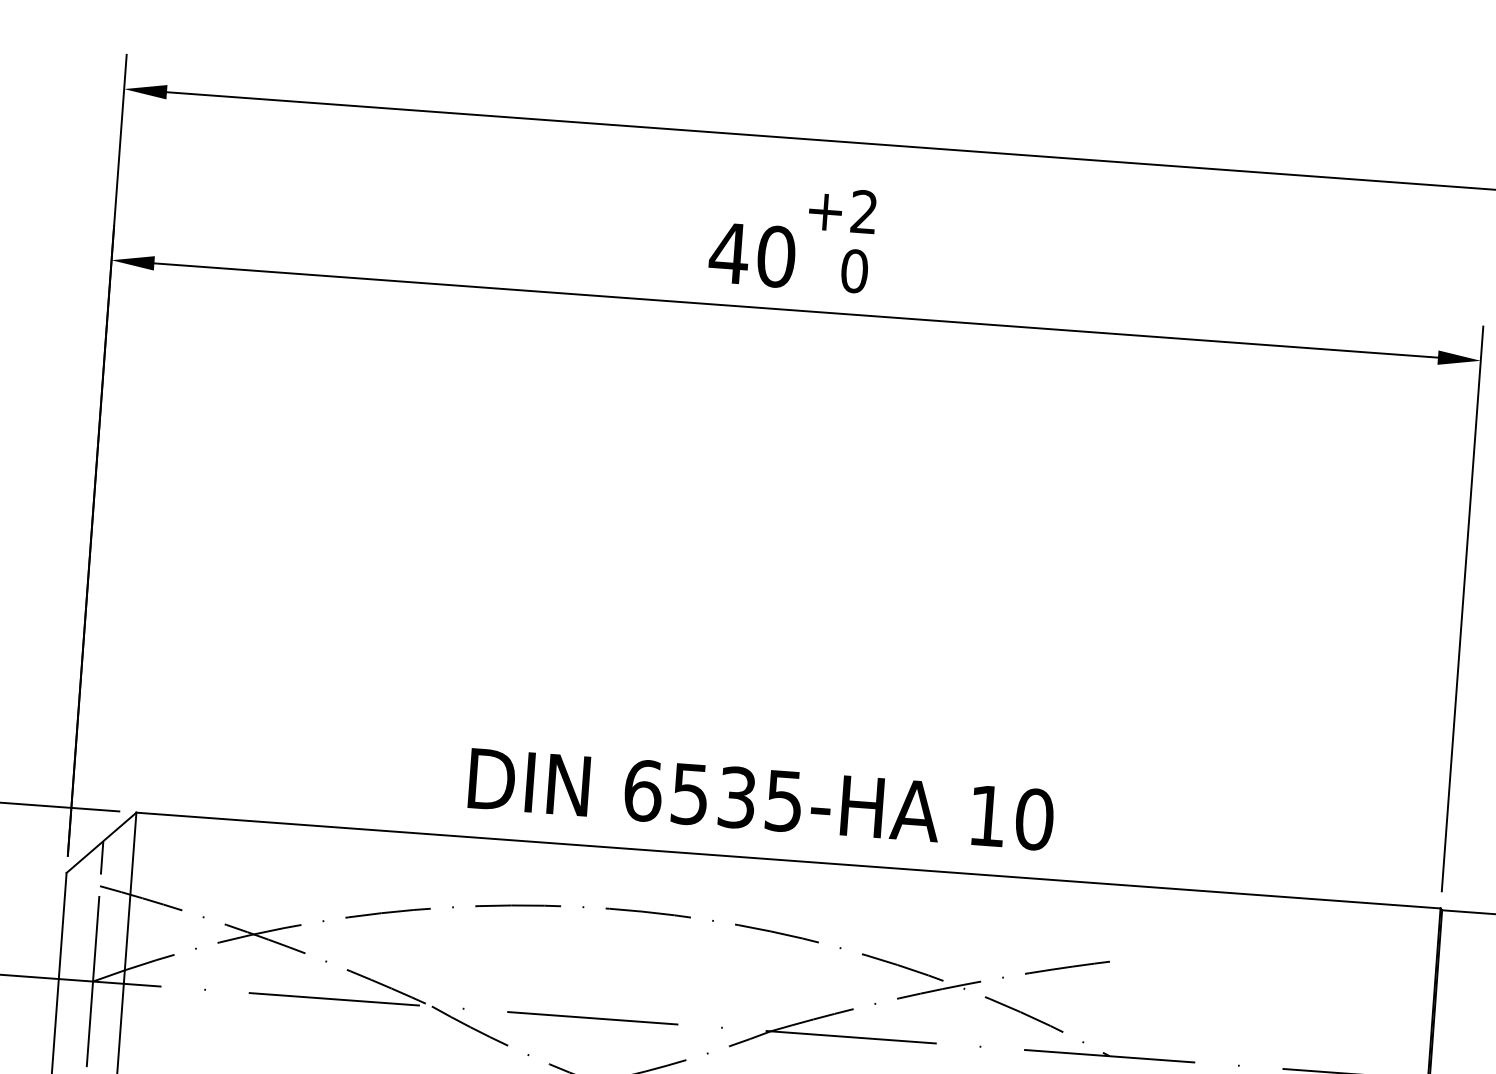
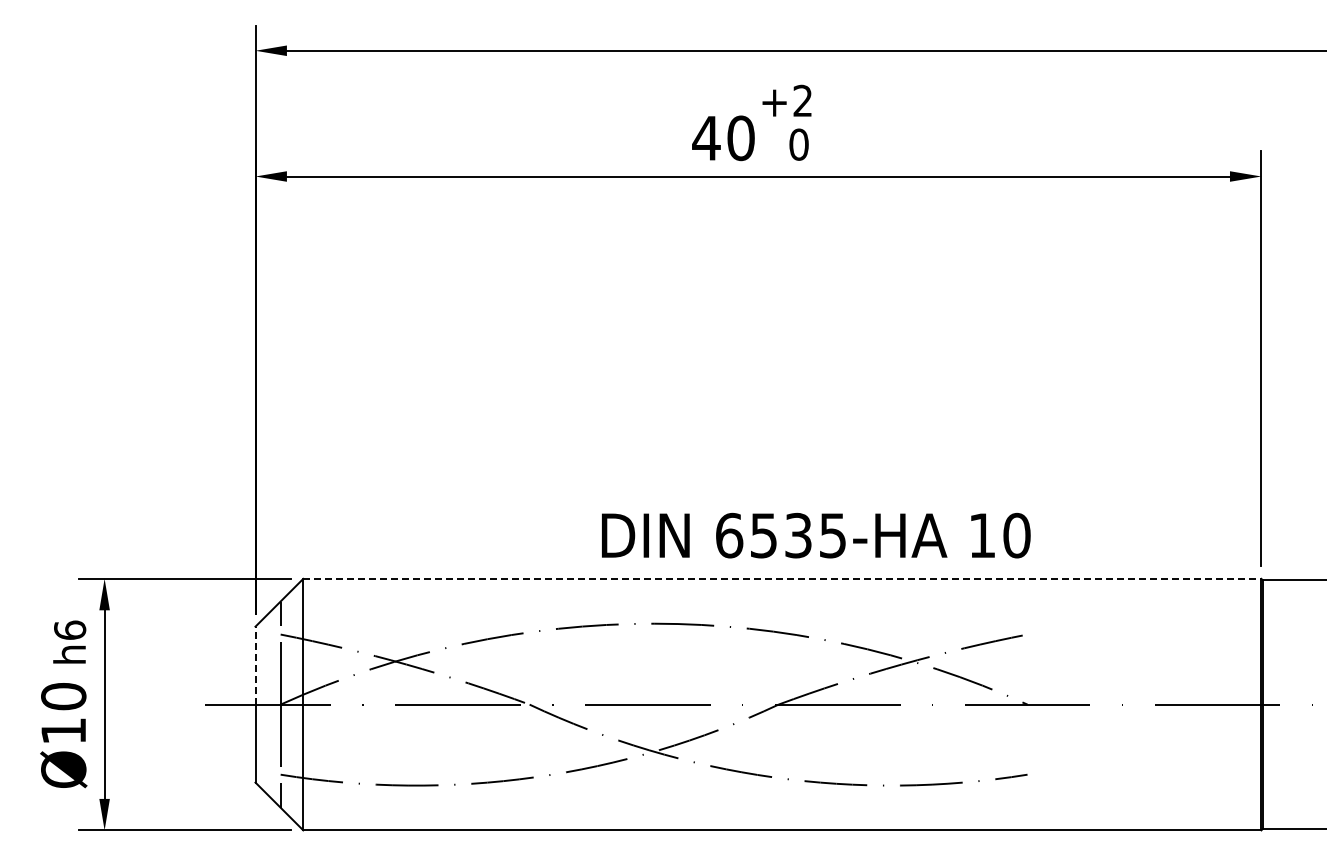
text: (761, 799) -> (816, 535), moved
line: (788, 860) -> (782, 578), solid -> dashed
line: (62, 925) -> (255, 665), solid -> dashed

